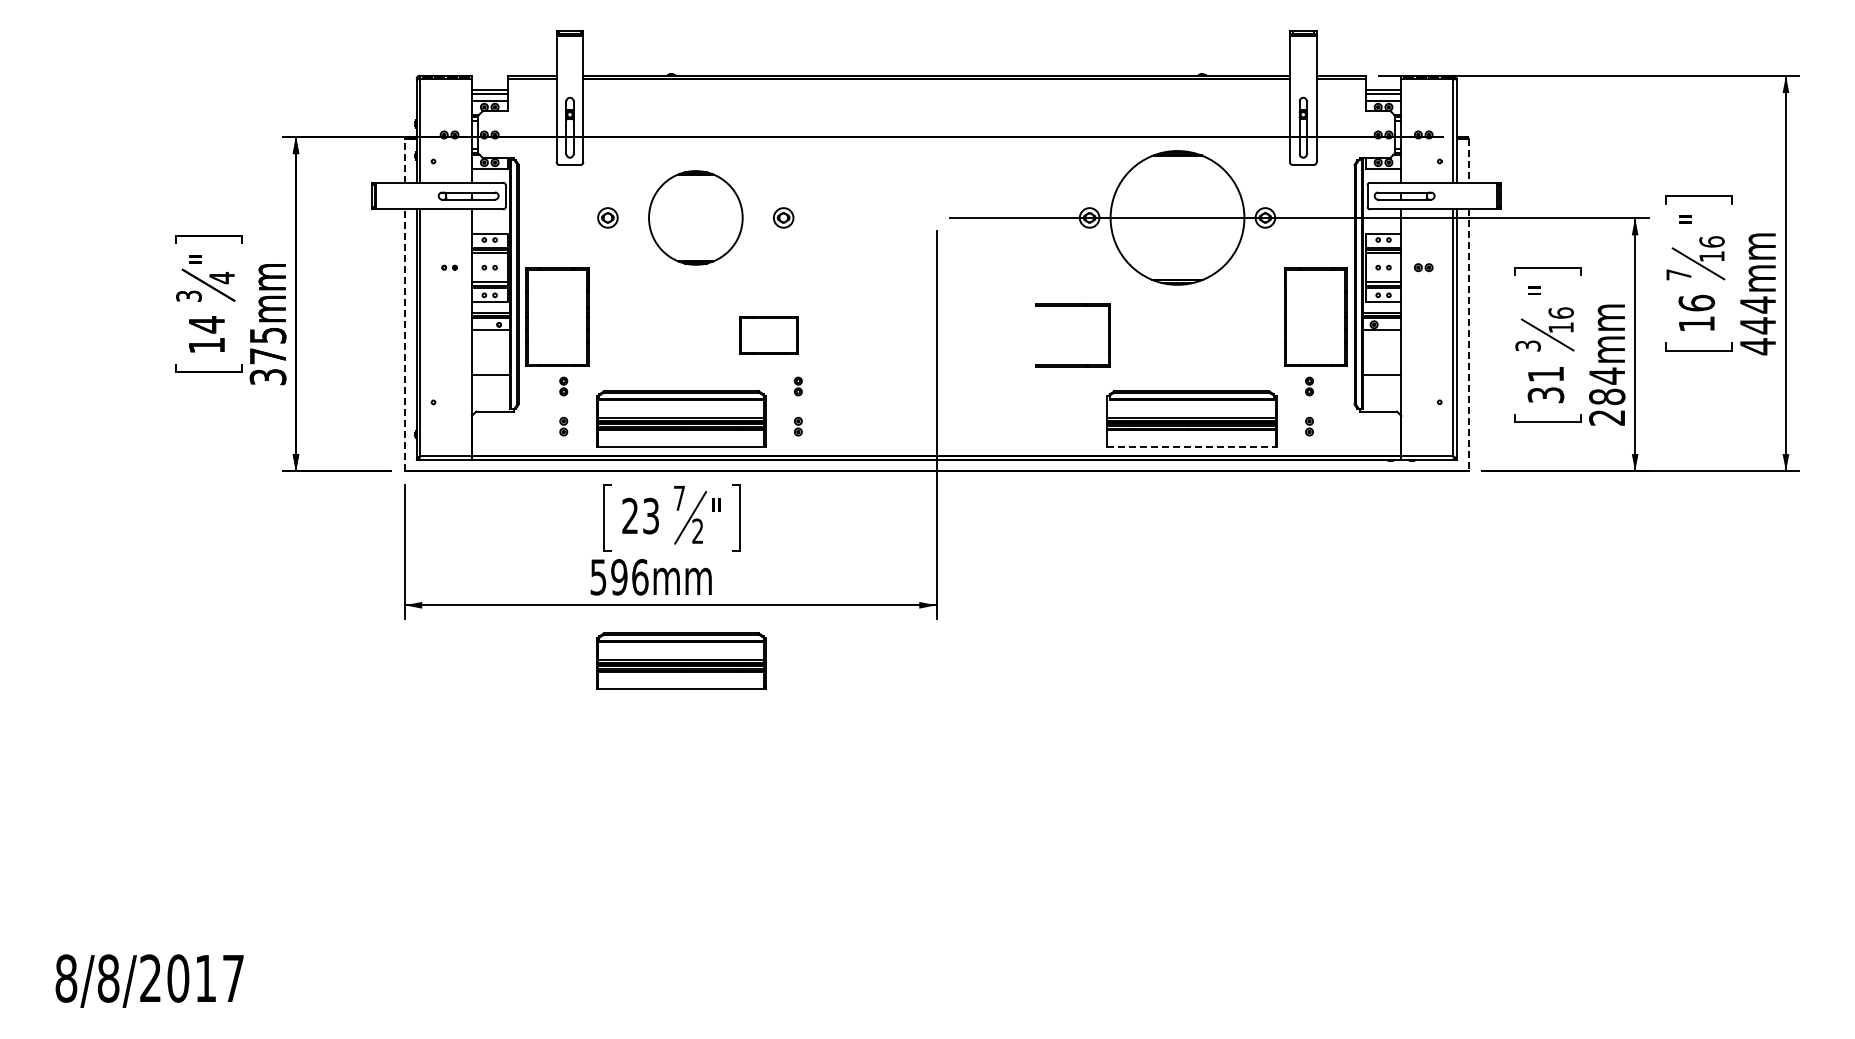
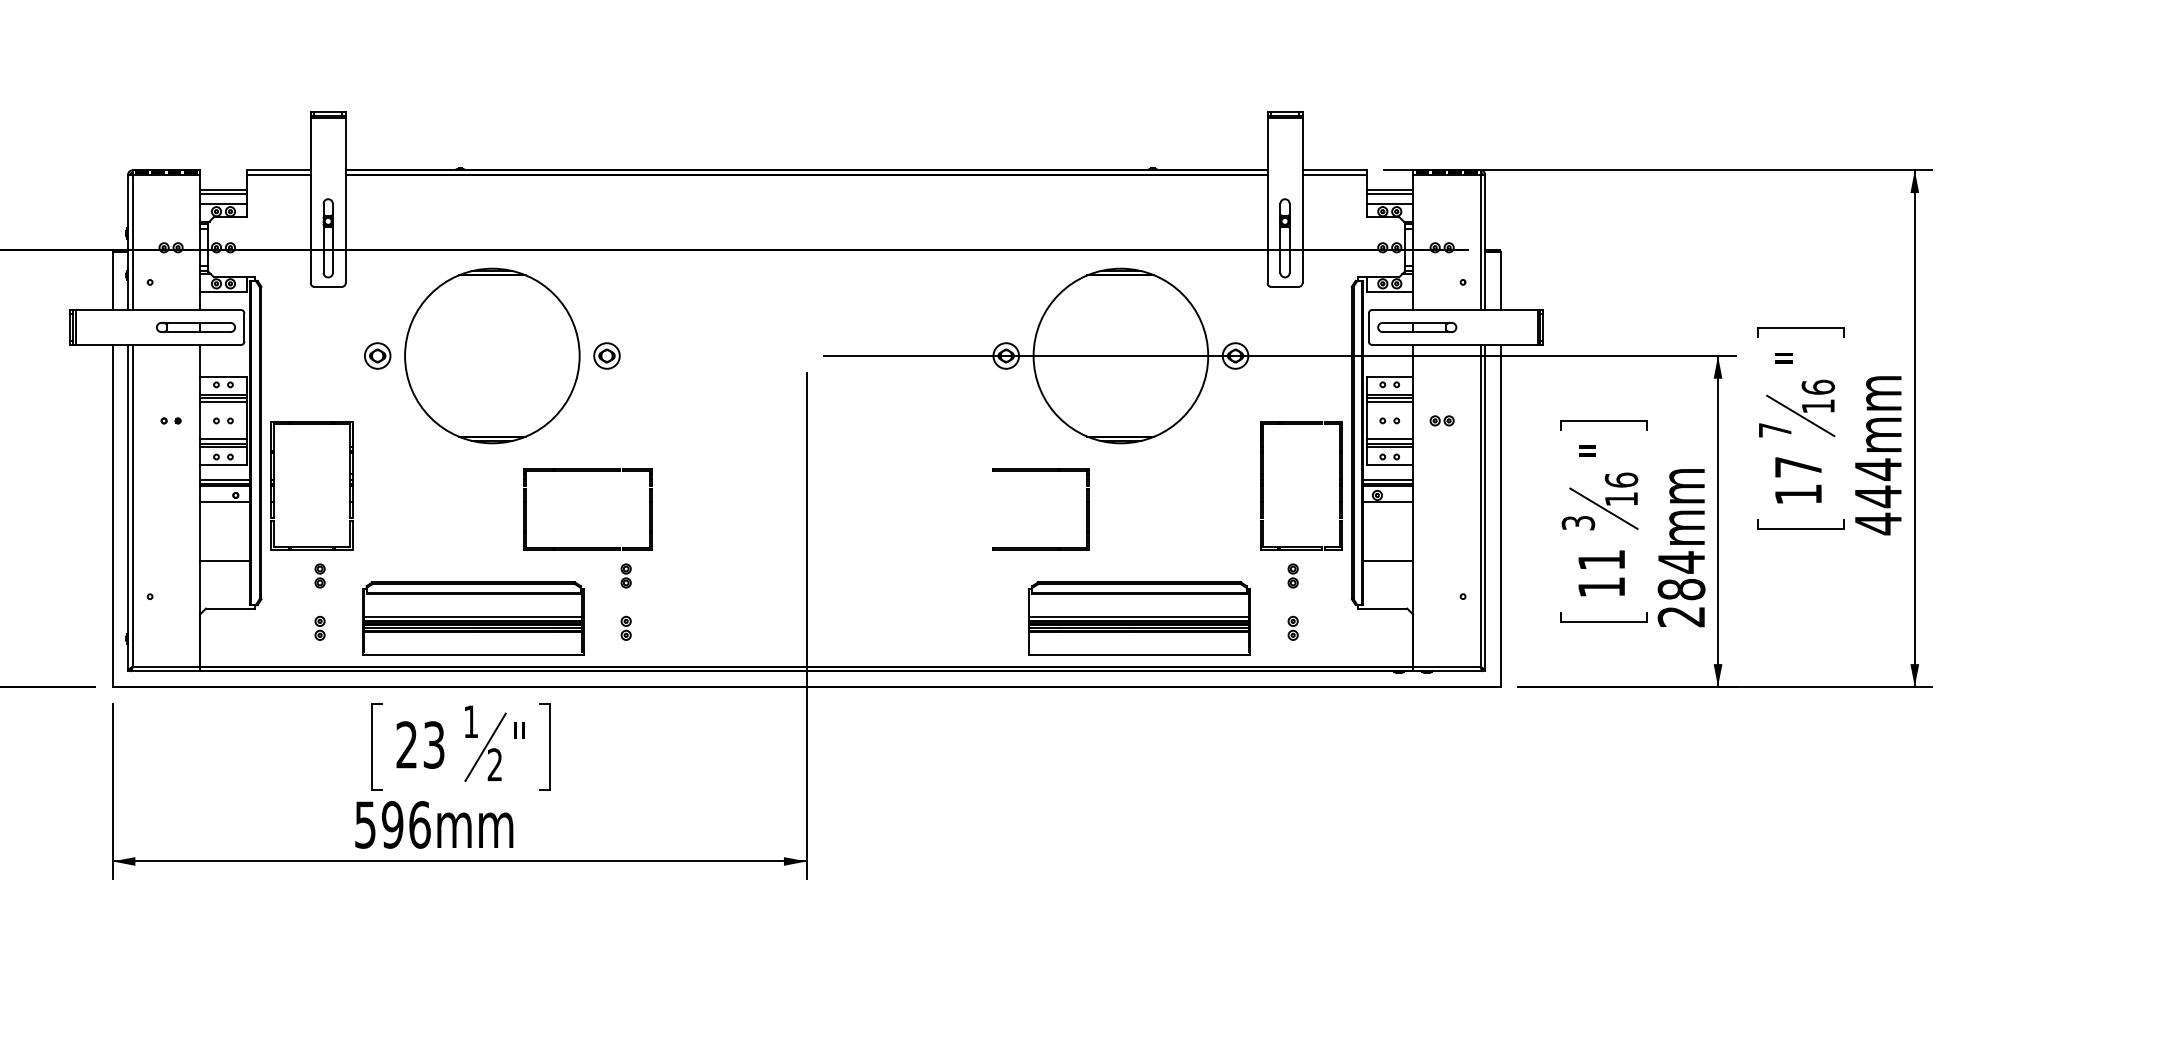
line: (404, 160) -> (112, 281), dashed -> solid
line: (1468, 161) -> (1500, 282), dashed -> solid
part: (695, 217) -> (491, 355), size x1.43
text: (1696, 302) -> (1798, 466), 16 -> 17
part: (1072, 306) -> (1039, 471), moved
part: (768, 335) -> (587, 509), size x1.67
line: (404, 339) -> (112, 514), dashed -> solid
line: (1468, 340) -> (1500, 515), dashed -> solid
text: (1545, 395) -> (1601, 587), 31 -> 11
line: (1191, 447) -> (1139, 655), dashed -> solid
text: (679, 498) -> (471, 722), 7 -> 1
part: (681, 660) -> (473, 933), removed

